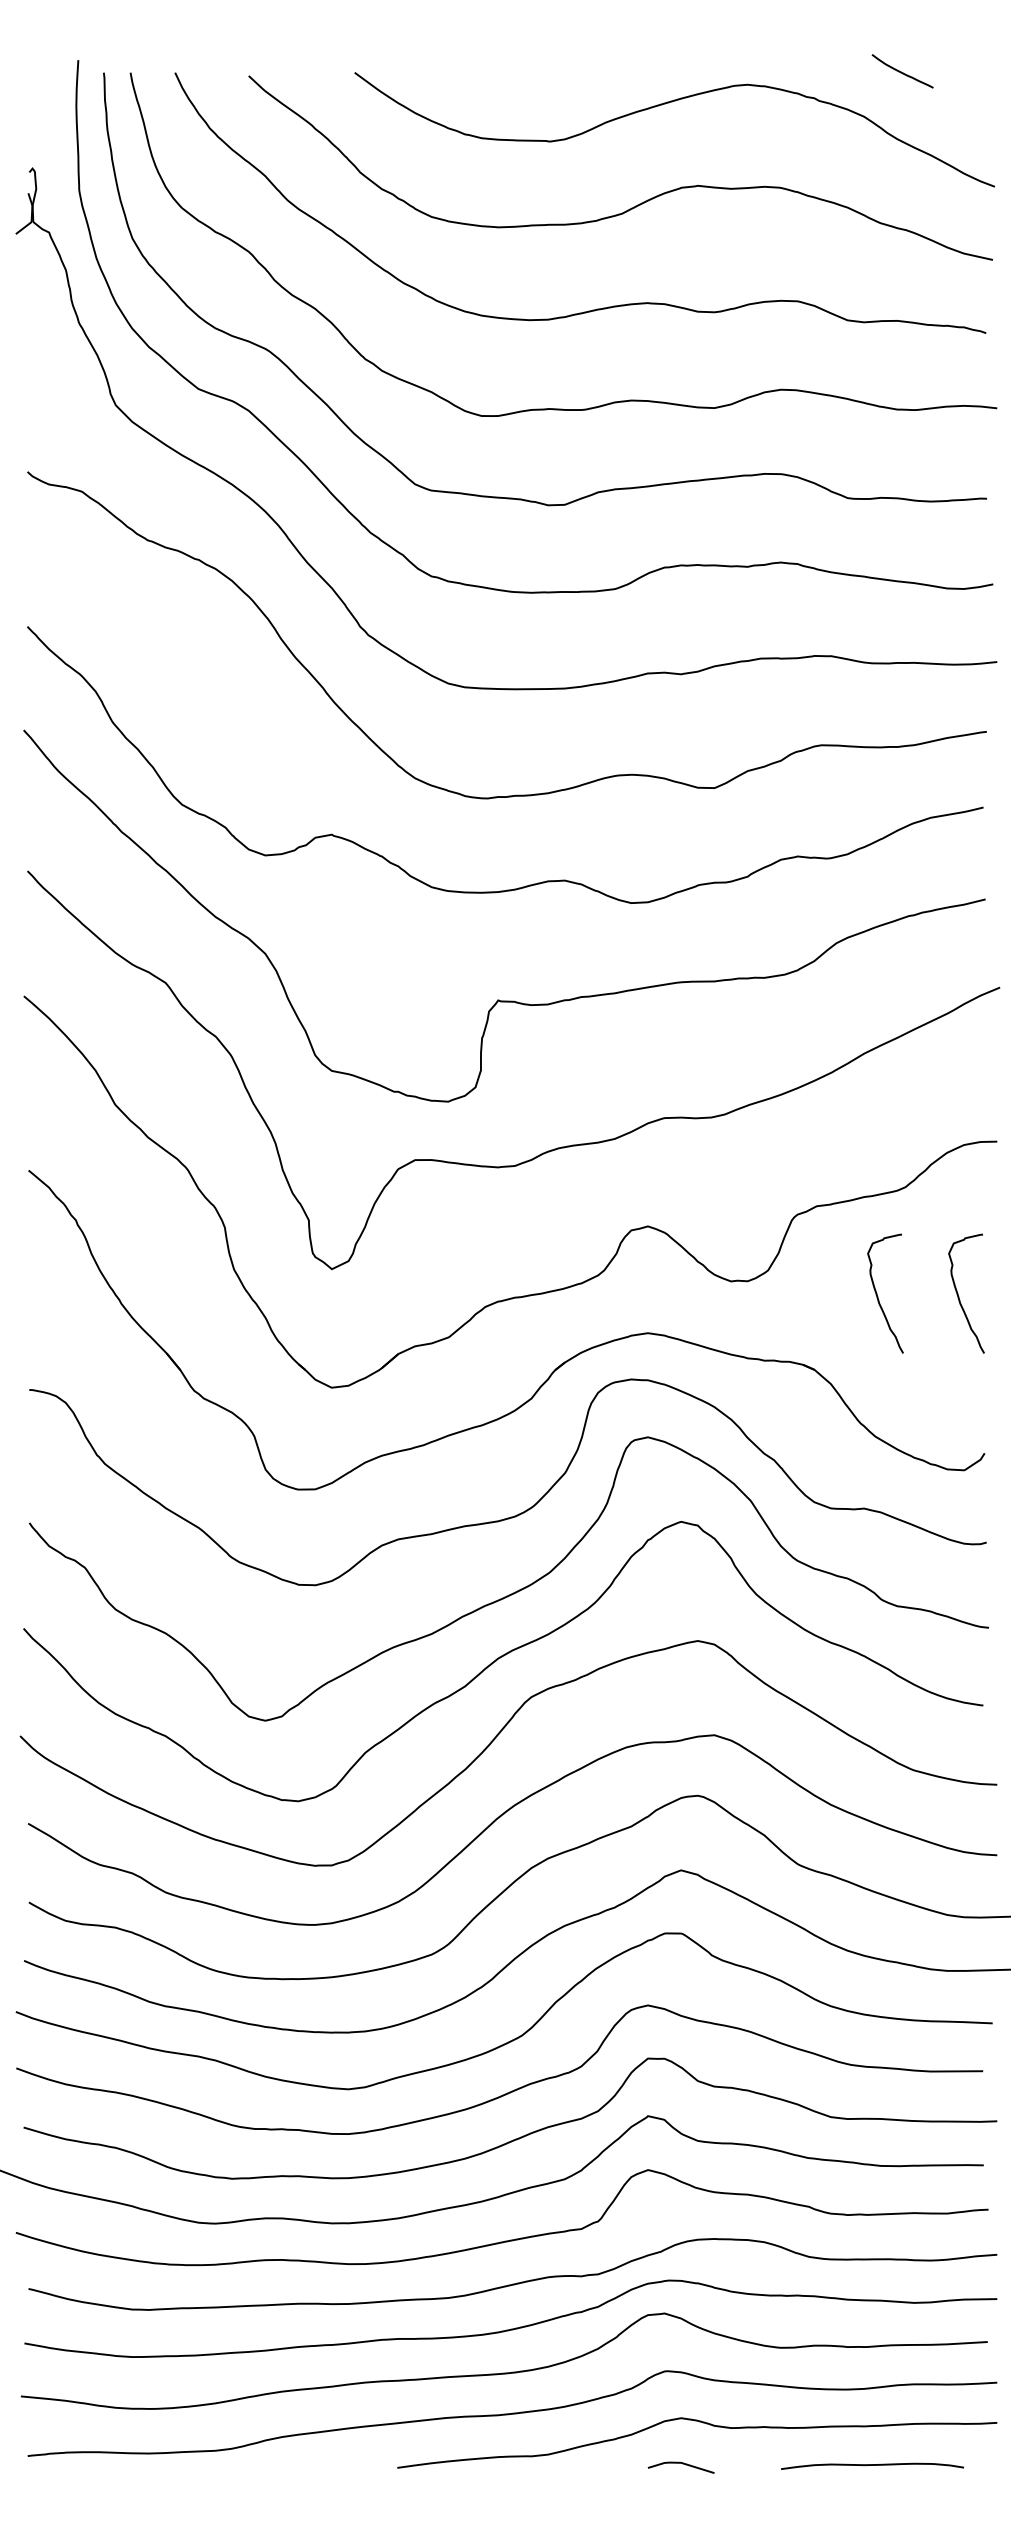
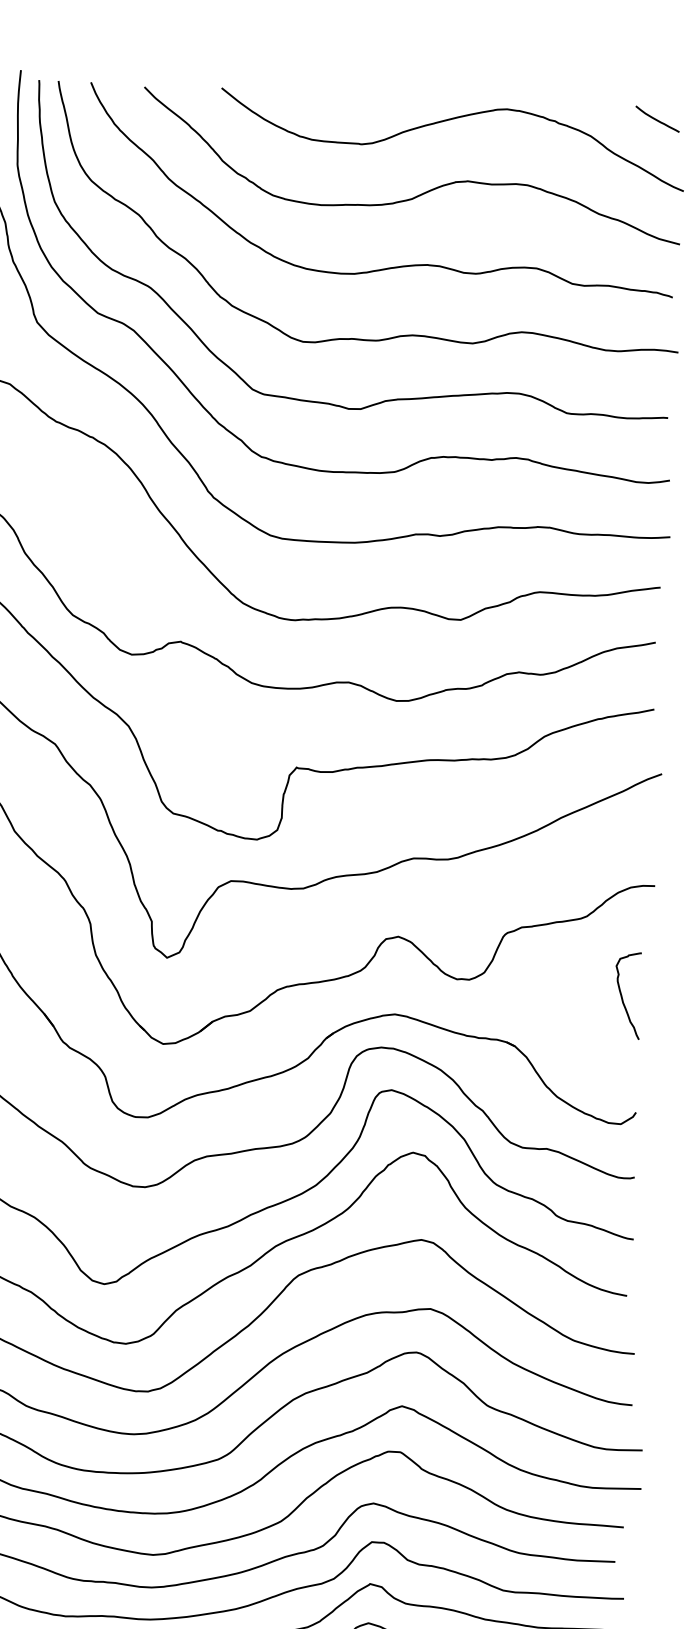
curve: (901, 71) -> (656, 119), moved
curve: (878, 1296) -> (563, 995), removed

